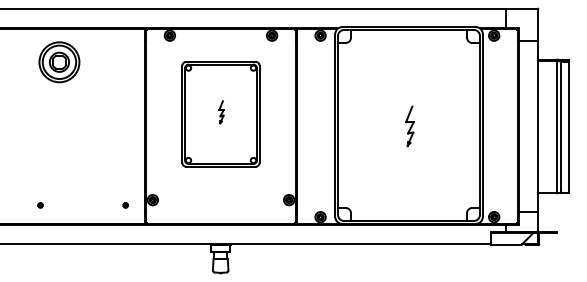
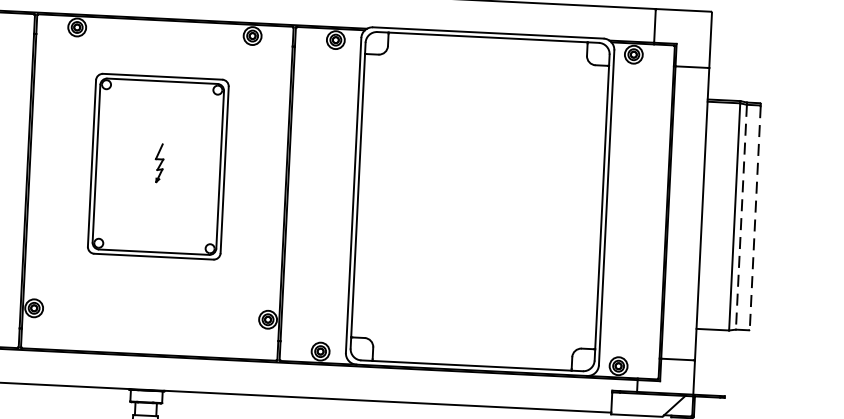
part: (409, 126) -> (480, 203), removed
line: (561, 127) -> (741, 217), solid -> dashed
line: (569, 127) -> (755, 218), solid -> dashed

